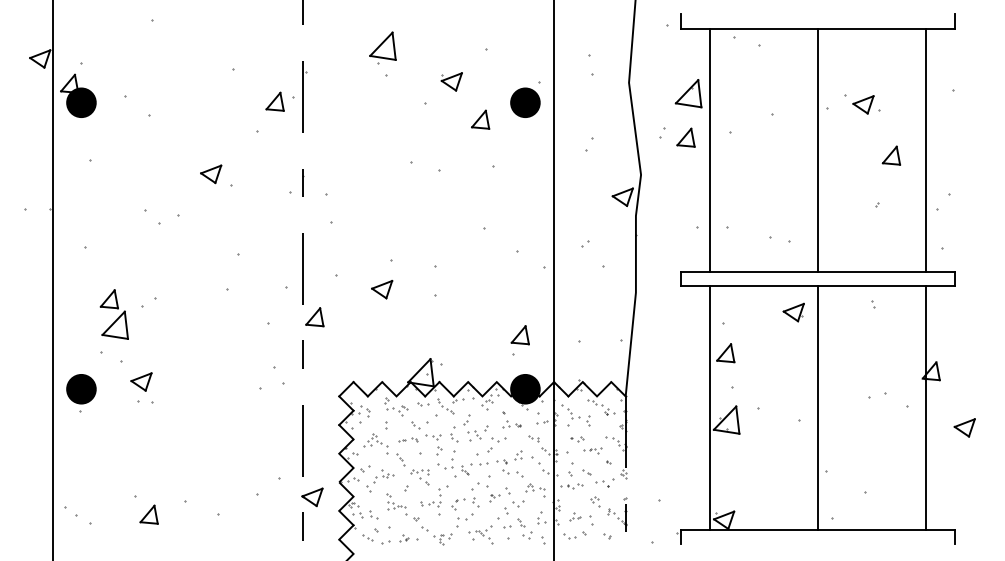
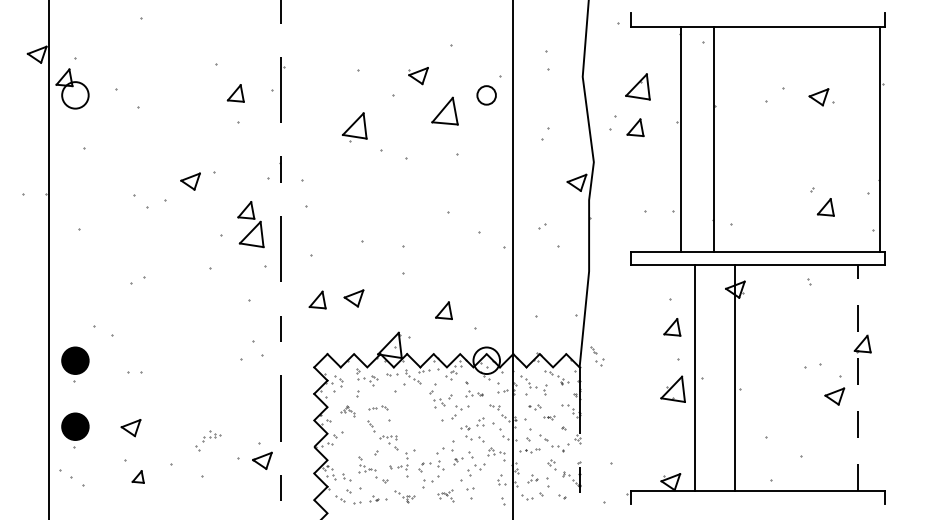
part: (382, 47) -> (354, 127), moved
part: (274, 101) -> (235, 93), moved
fill: (81, 102) -> (75, 95), removed
part: (525, 102) -> (486, 95), size x0.7
part: (866, 105) -> (821, 97), moved
part: (480, 119) -> (445, 110), size x1.6
part: (662, 133) -> (613, 123), size x1.6
line: (709, 150) -> (681, 139), moved
line: (817, 150) -> (713, 139), moved
line: (926, 150) -> (880, 139), moved
part: (891, 155) -> (825, 207), moved
part: (211, 174) -> (190, 181), moved
part: (381, 289) -> (353, 298), moved
part: (113, 314) -> (250, 224), moved
part: (314, 316) -> (317, 299), moved
part: (519, 335) -> (443, 310), moved
part: (140, 382) -> (130, 428), moved
fill: (525, 388) -> (486, 360), removed
line: (709, 407) -> (695, 377), moved
line: (817, 407) -> (734, 377), moved
line: (926, 408) -> (858, 378), solid -> dashed
part: (964, 427) -> (834, 396), moved
part: (375, 442) -> (347, 410), size x0.6
part: (449, 449) -> (416, 416), removed
part: (593, 450) -> (549, 417), size x0.6
part: (81, 464) -> (75, 430), added
part: (380, 480) -> (208, 440), moved
part: (312, 496) -> (262, 460), moved
part: (149, 514) -> (138, 476), size x0.7
part: (525, 529) -> (597, 356), moved
part: (480, 534) -> (445, 495), size x0.7
part: (436, 535) -> (404, 496), size x0.7

